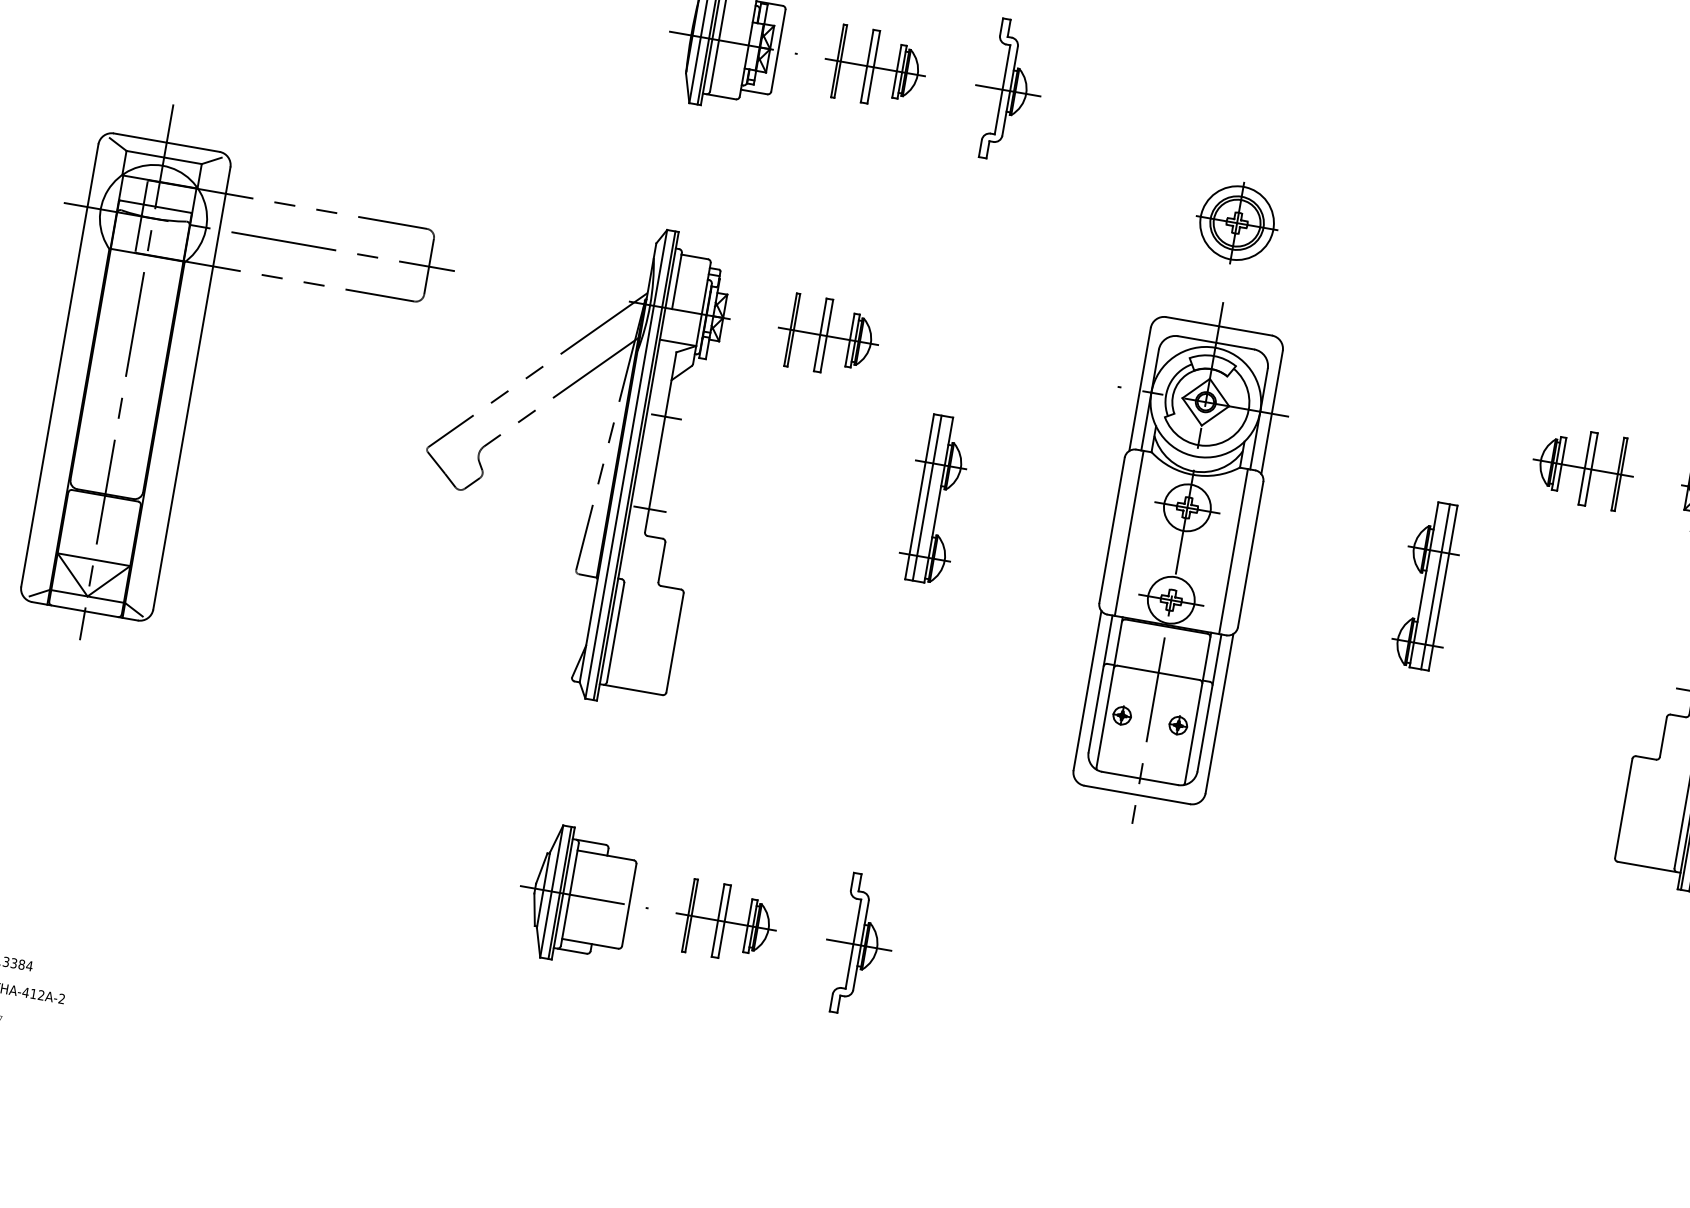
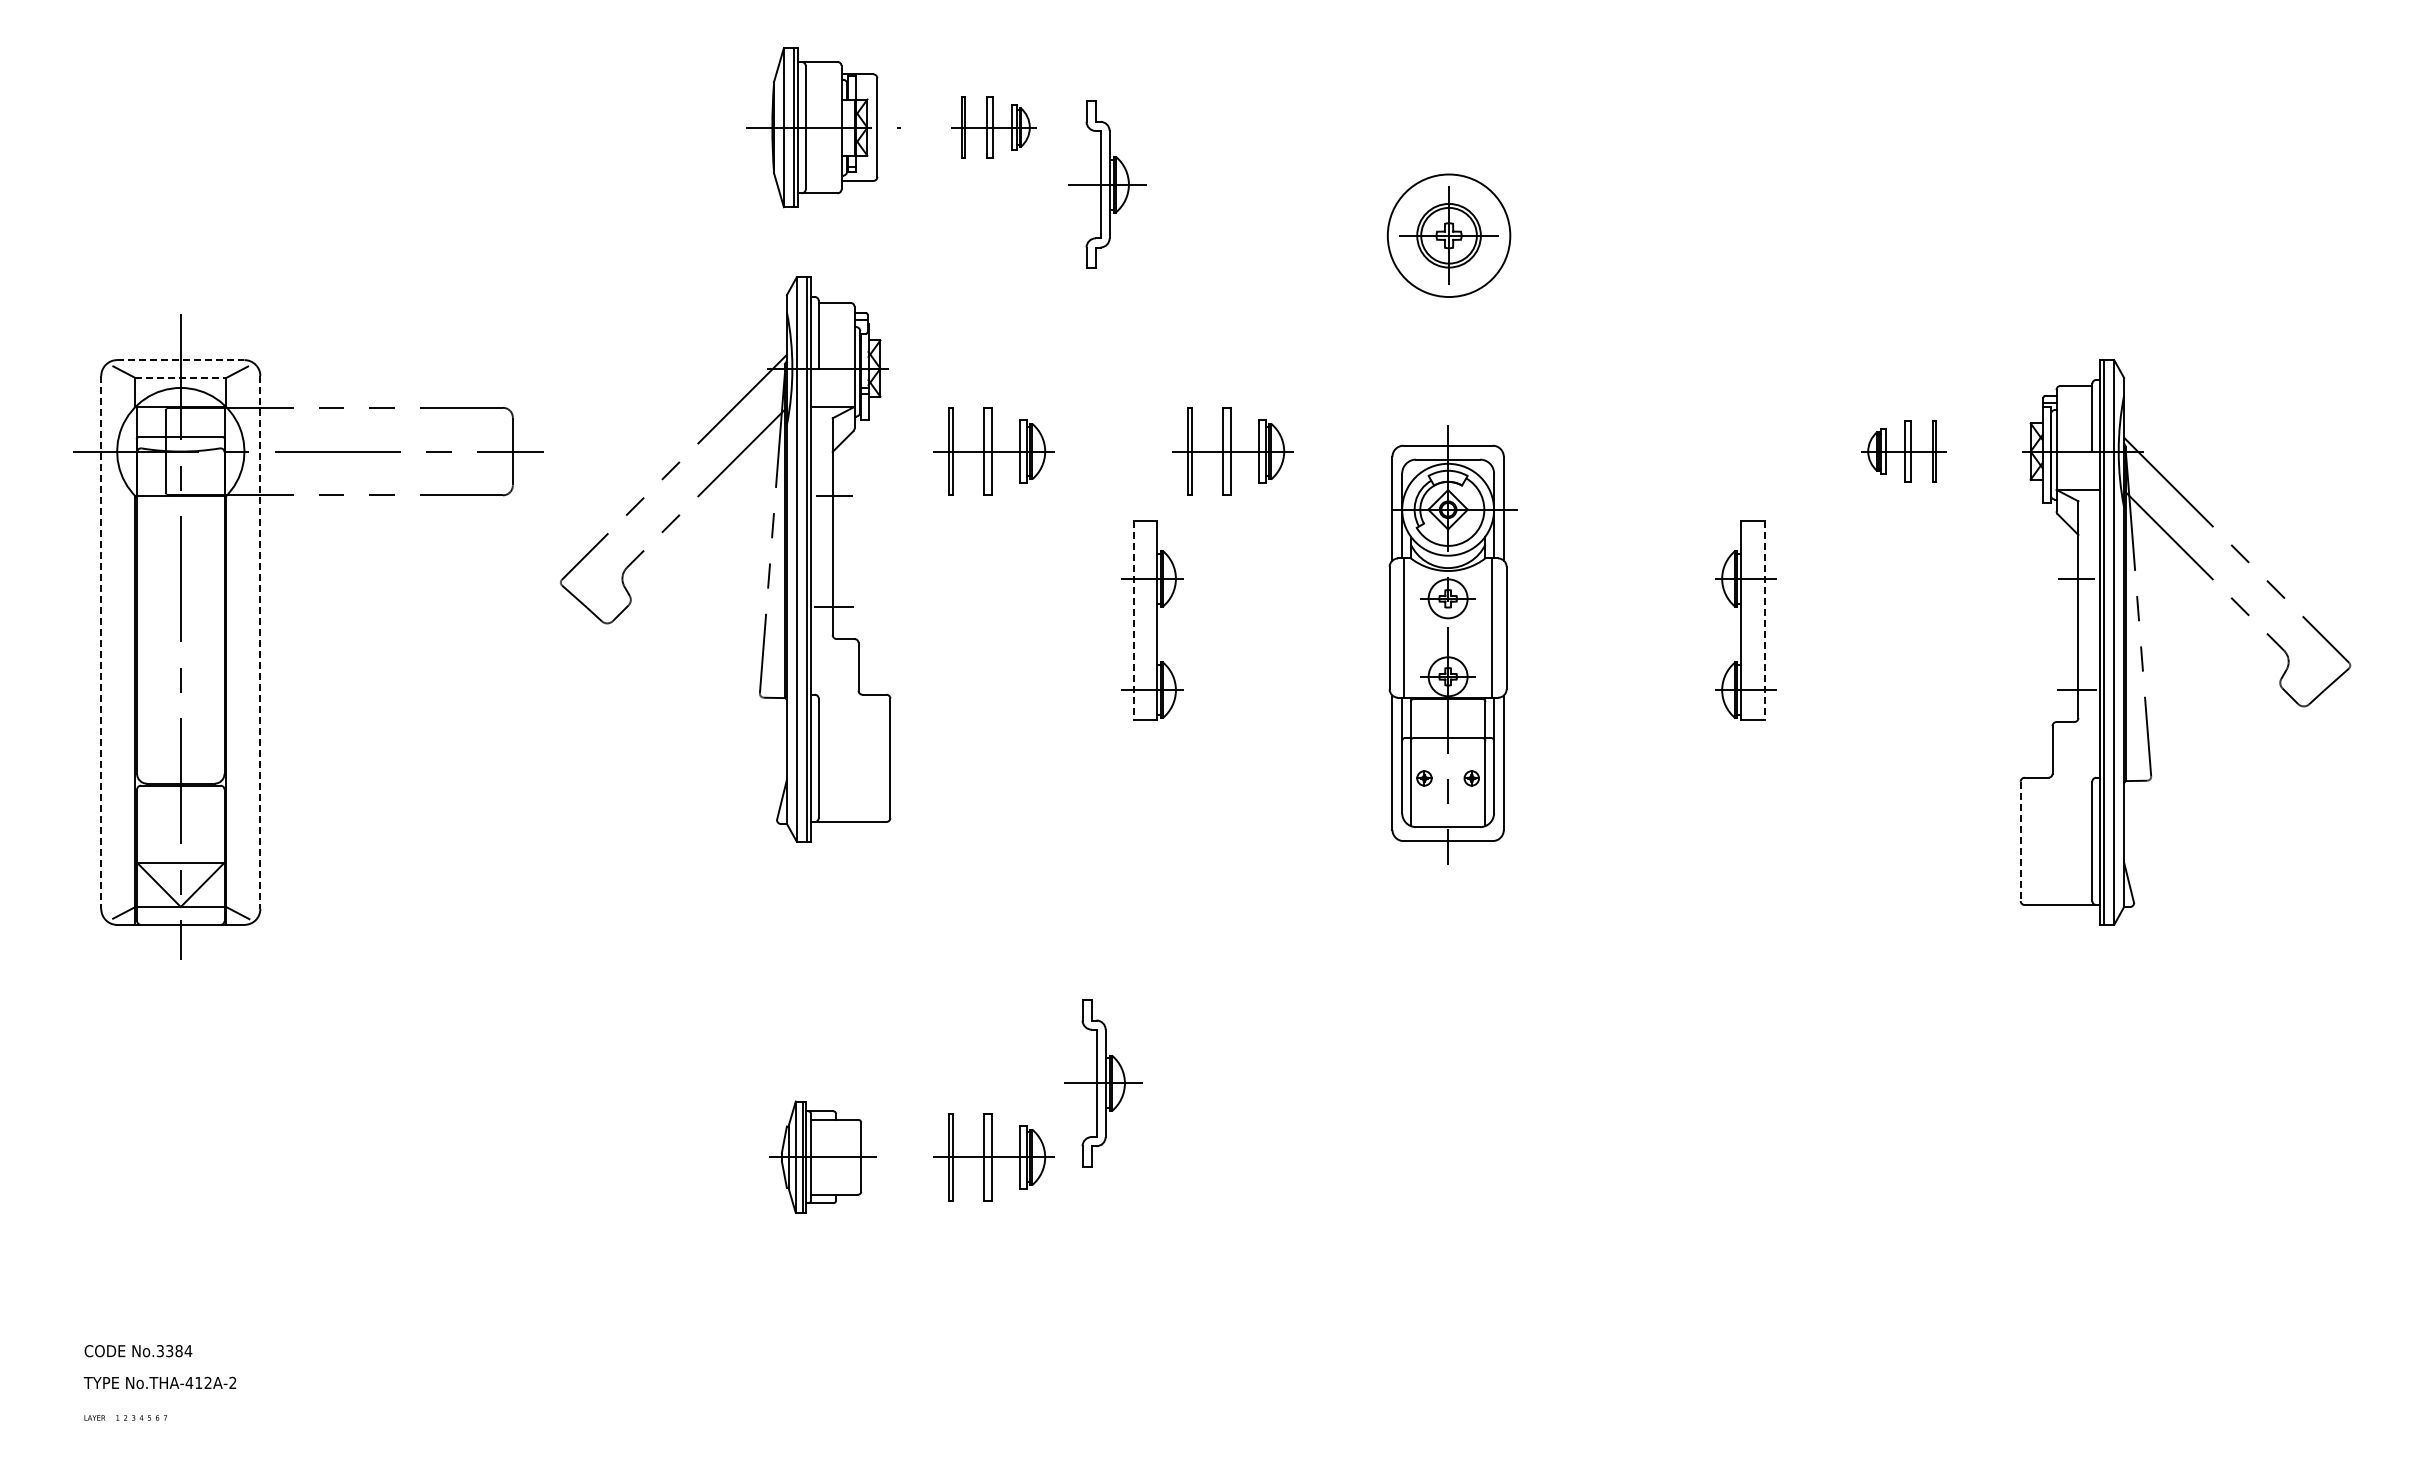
part: (874, 67) -> (993, 127), size x0.7
part: (1008, 90) -> (1107, 184), moved
line: (166, 142) -> (180, 360), solid -> dashed
line: (164, 158) -> (181, 378), solid -> dashed
circle: (1236, 222) -> (1448, 235), size x1.4
line: (59, 366) -> (101, 643), solid -> dashed
part: (1026, 370) -> (1232, 451), added
line: (191, 389) -> (260, 643), solid -> dashed
part: (601, 466) -> (768, 566), moved
part: (1582, 467) -> (1903, 451), size x0.7
line: (919, 497) -> (1133, 621), solid -> dashed
line: (927, 497) -> (1142, 620), removed
part: (1174, 562) -> (1445, 645), size x0.7
line: (1435, 586) -> (1755, 620), removed
line: (1442, 588) -> (1764, 621), solid -> dashed
line: (1623, 808) -> (2020, 841), solid -> dashed
part: (584, 896) -> (823, 1156), size x0.7
part: (859, 945) -> (1103, 1083), moved

